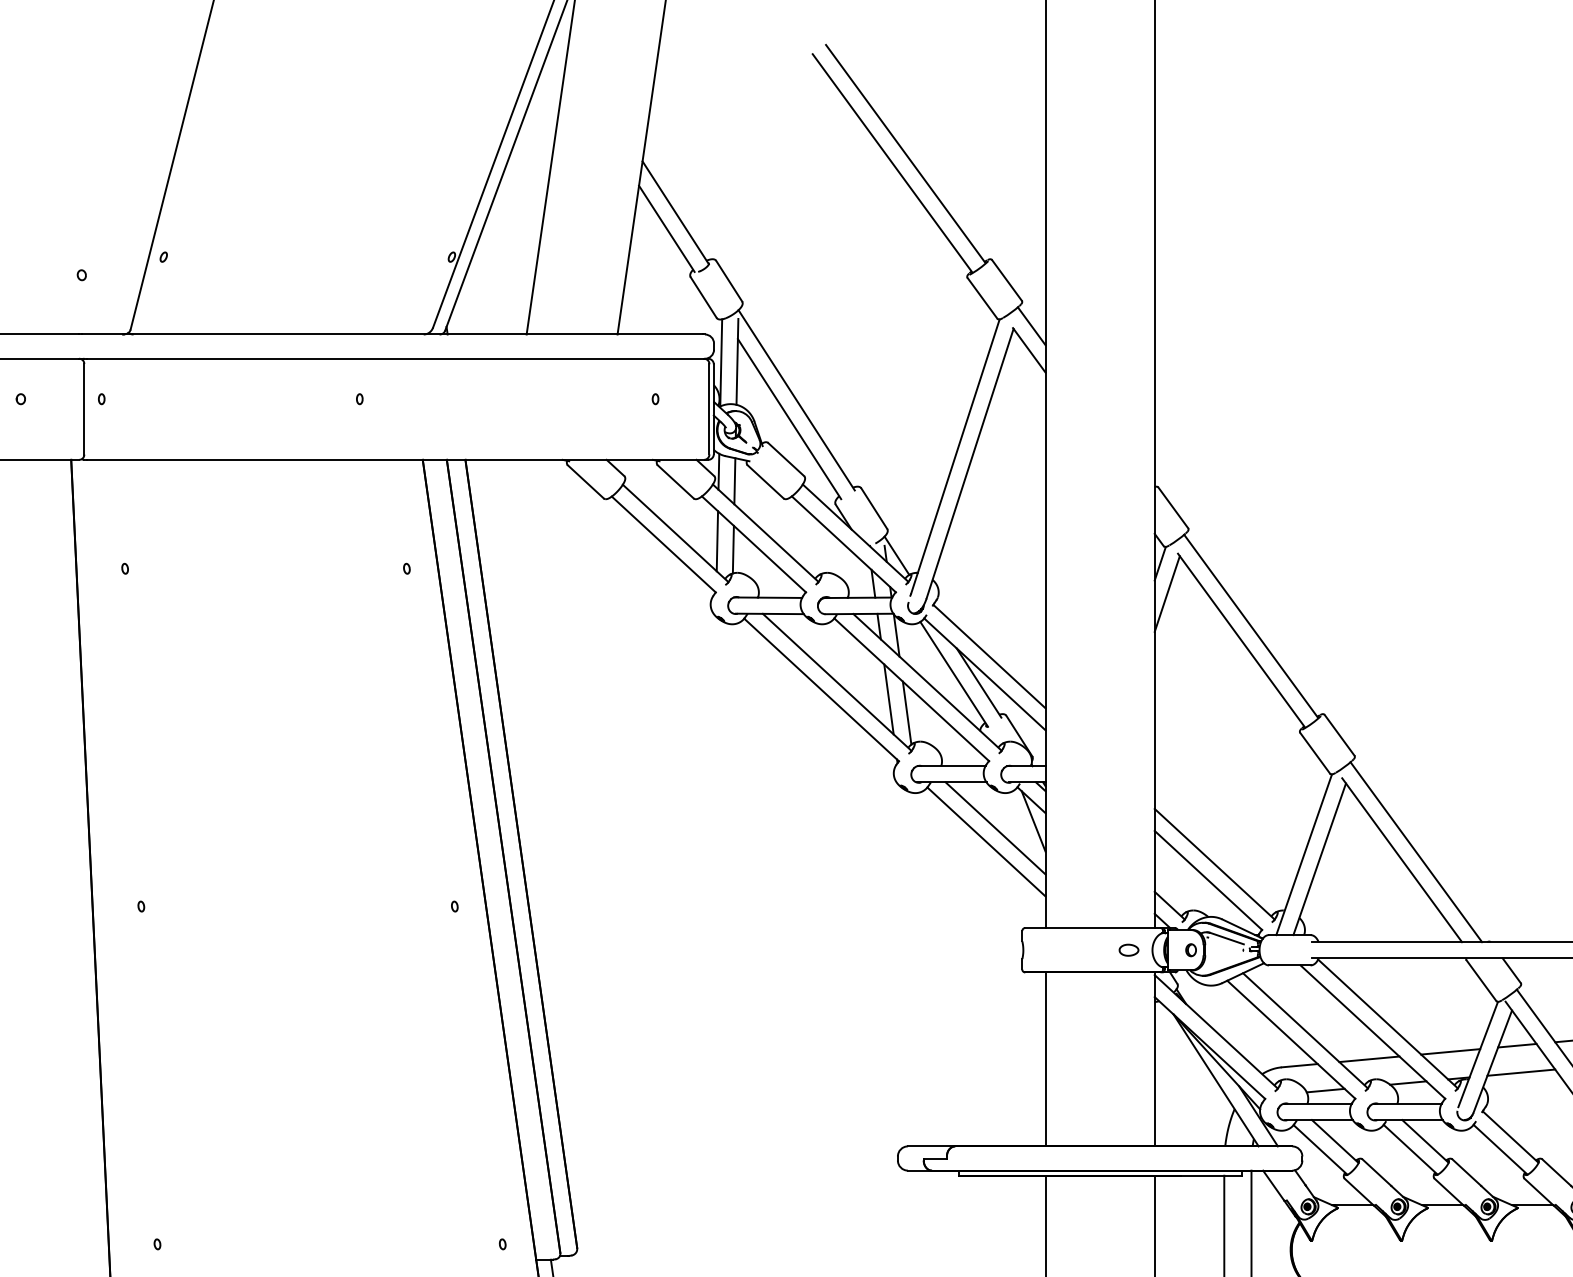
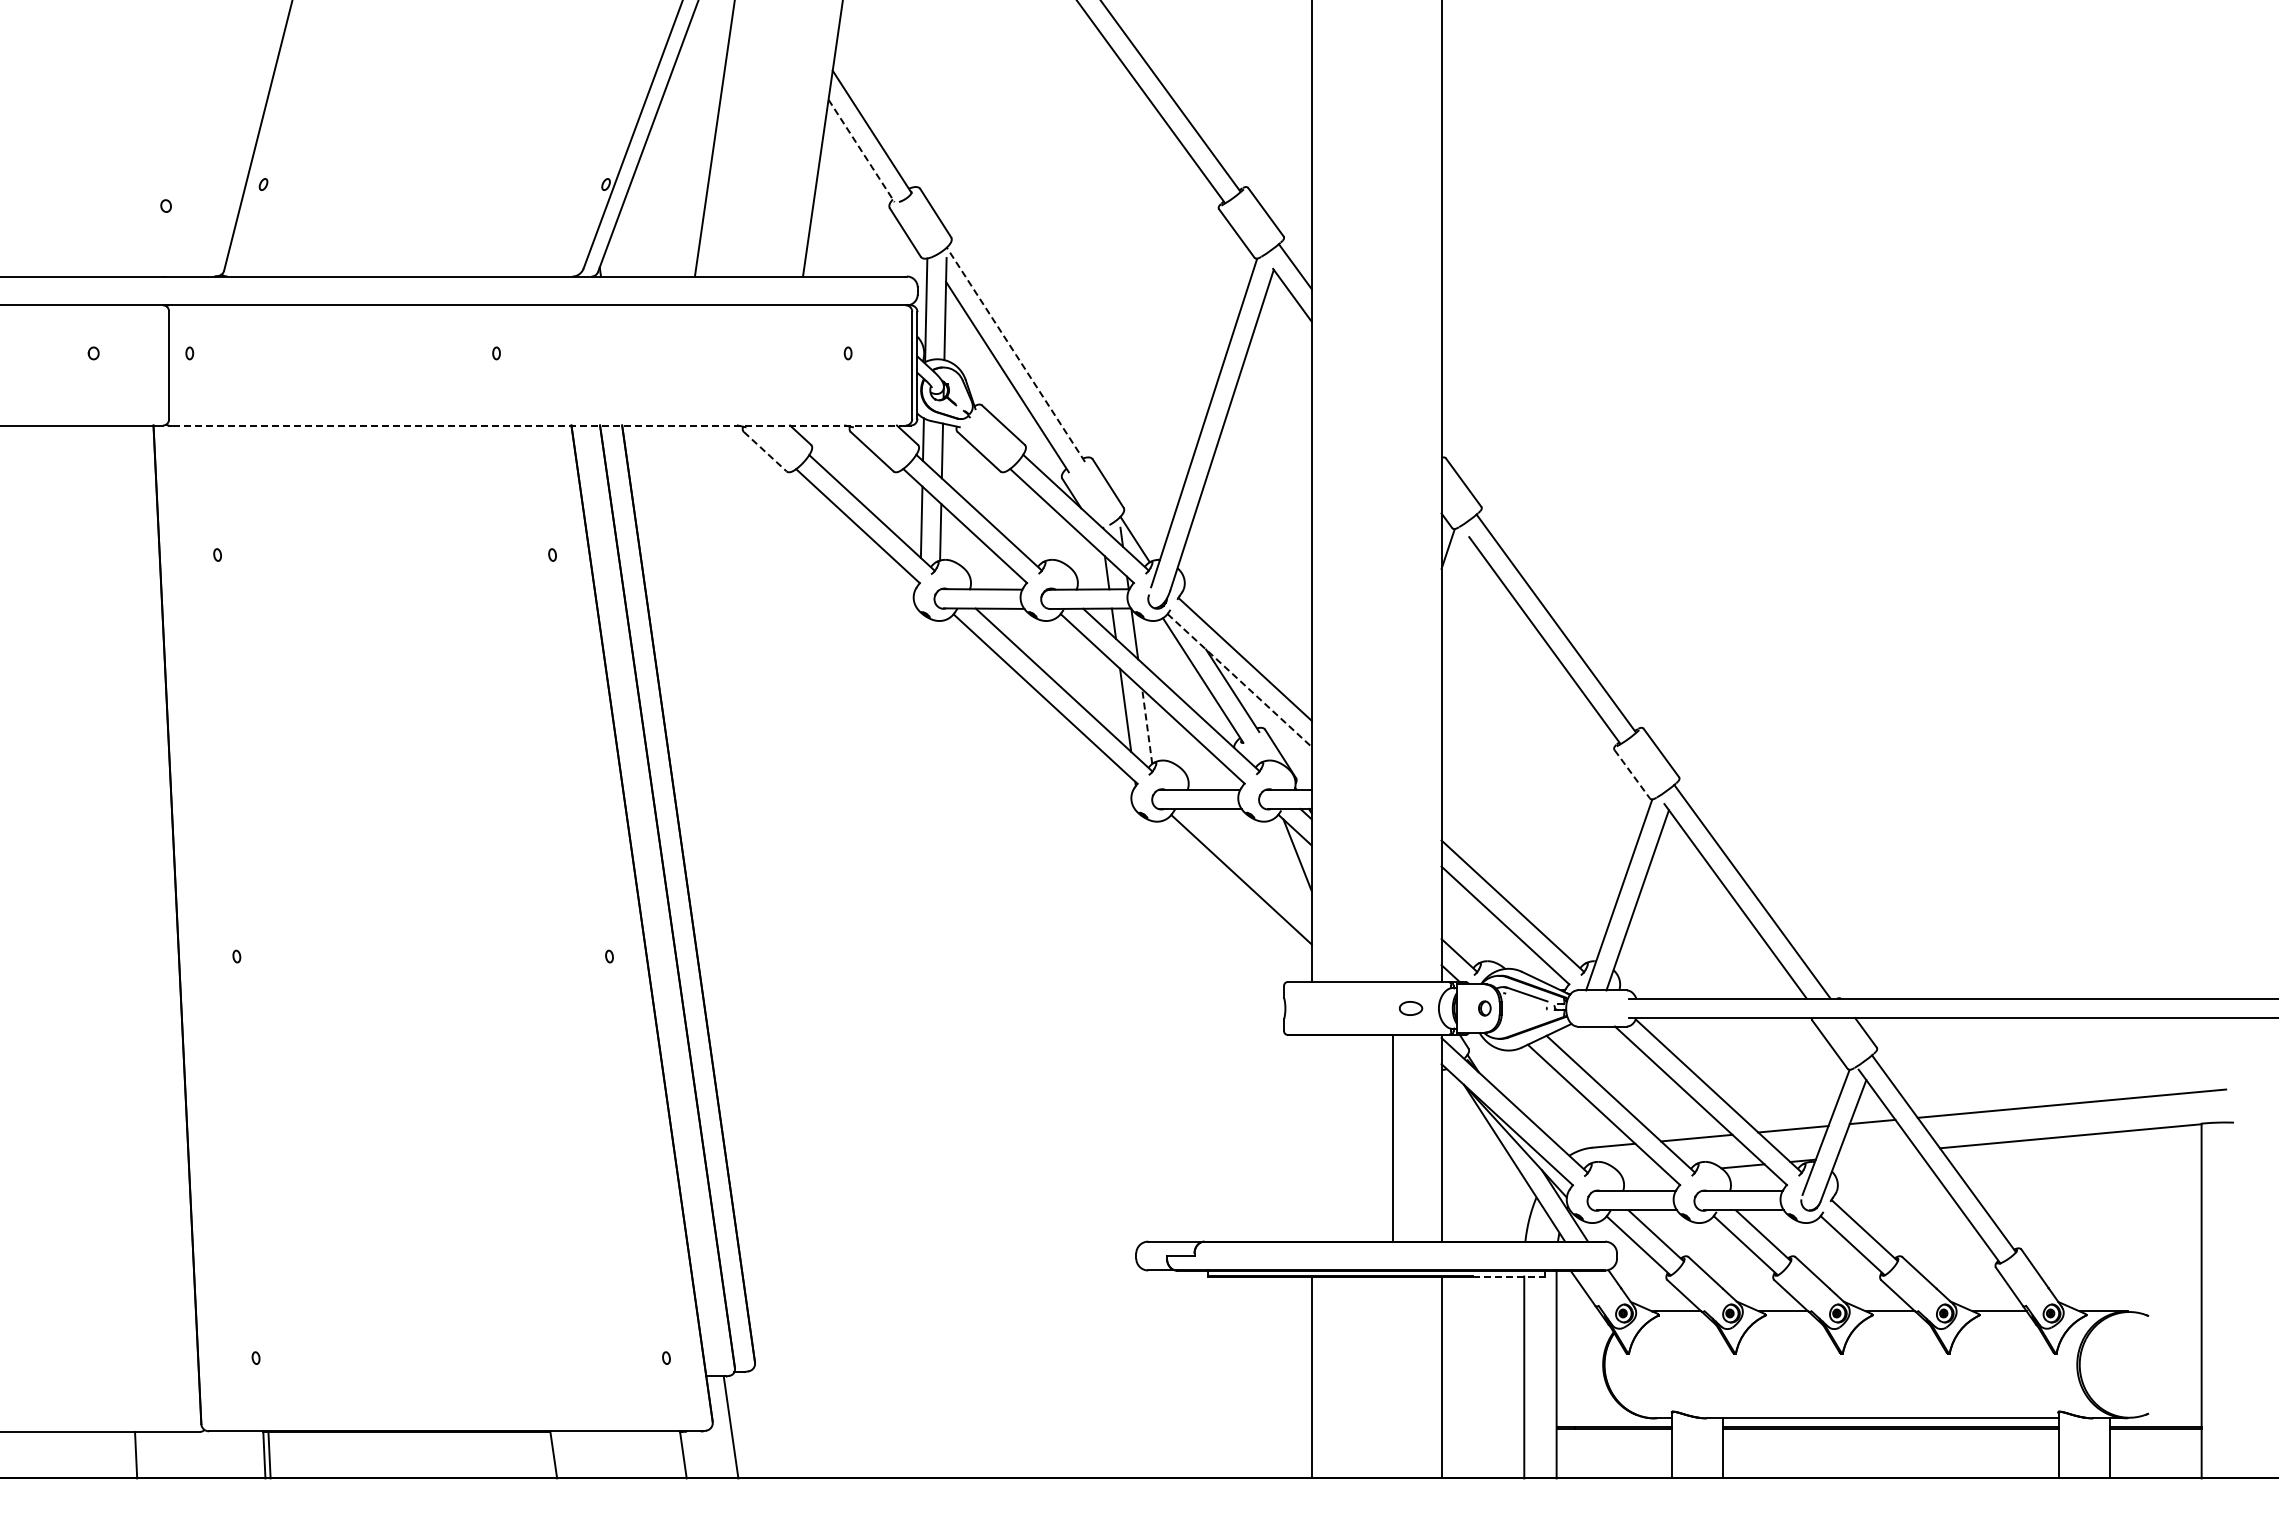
line: (666, 228) -> (861, 150), solid -> dashed
line: (796, 400) -> (1015, 354), solid -> dashed
line: (395, 459) -> (538, 425), solid -> dashed
line: (586, 482) -> (765, 452), solid -> dashed
line: (1167, 593) -> (1456, 584), removed
line: (985, 674) -> (1240, 680), solid -> dashed
line: (907, 713) -> (1147, 726), solid -> dashed
line: (1315, 753) -> (1632, 774), solid -> dashed
line: (995, 828) -> (1252, 863), removed
line: (1045, 1058) -> (1392, 1137), moved
line: (1521, 1072) -> (1877, 1153), removed
line: (1325, 1090) -> (1644, 1175), removed
line: (1211, 1175) -> (1509, 1276), solid -> dashed

